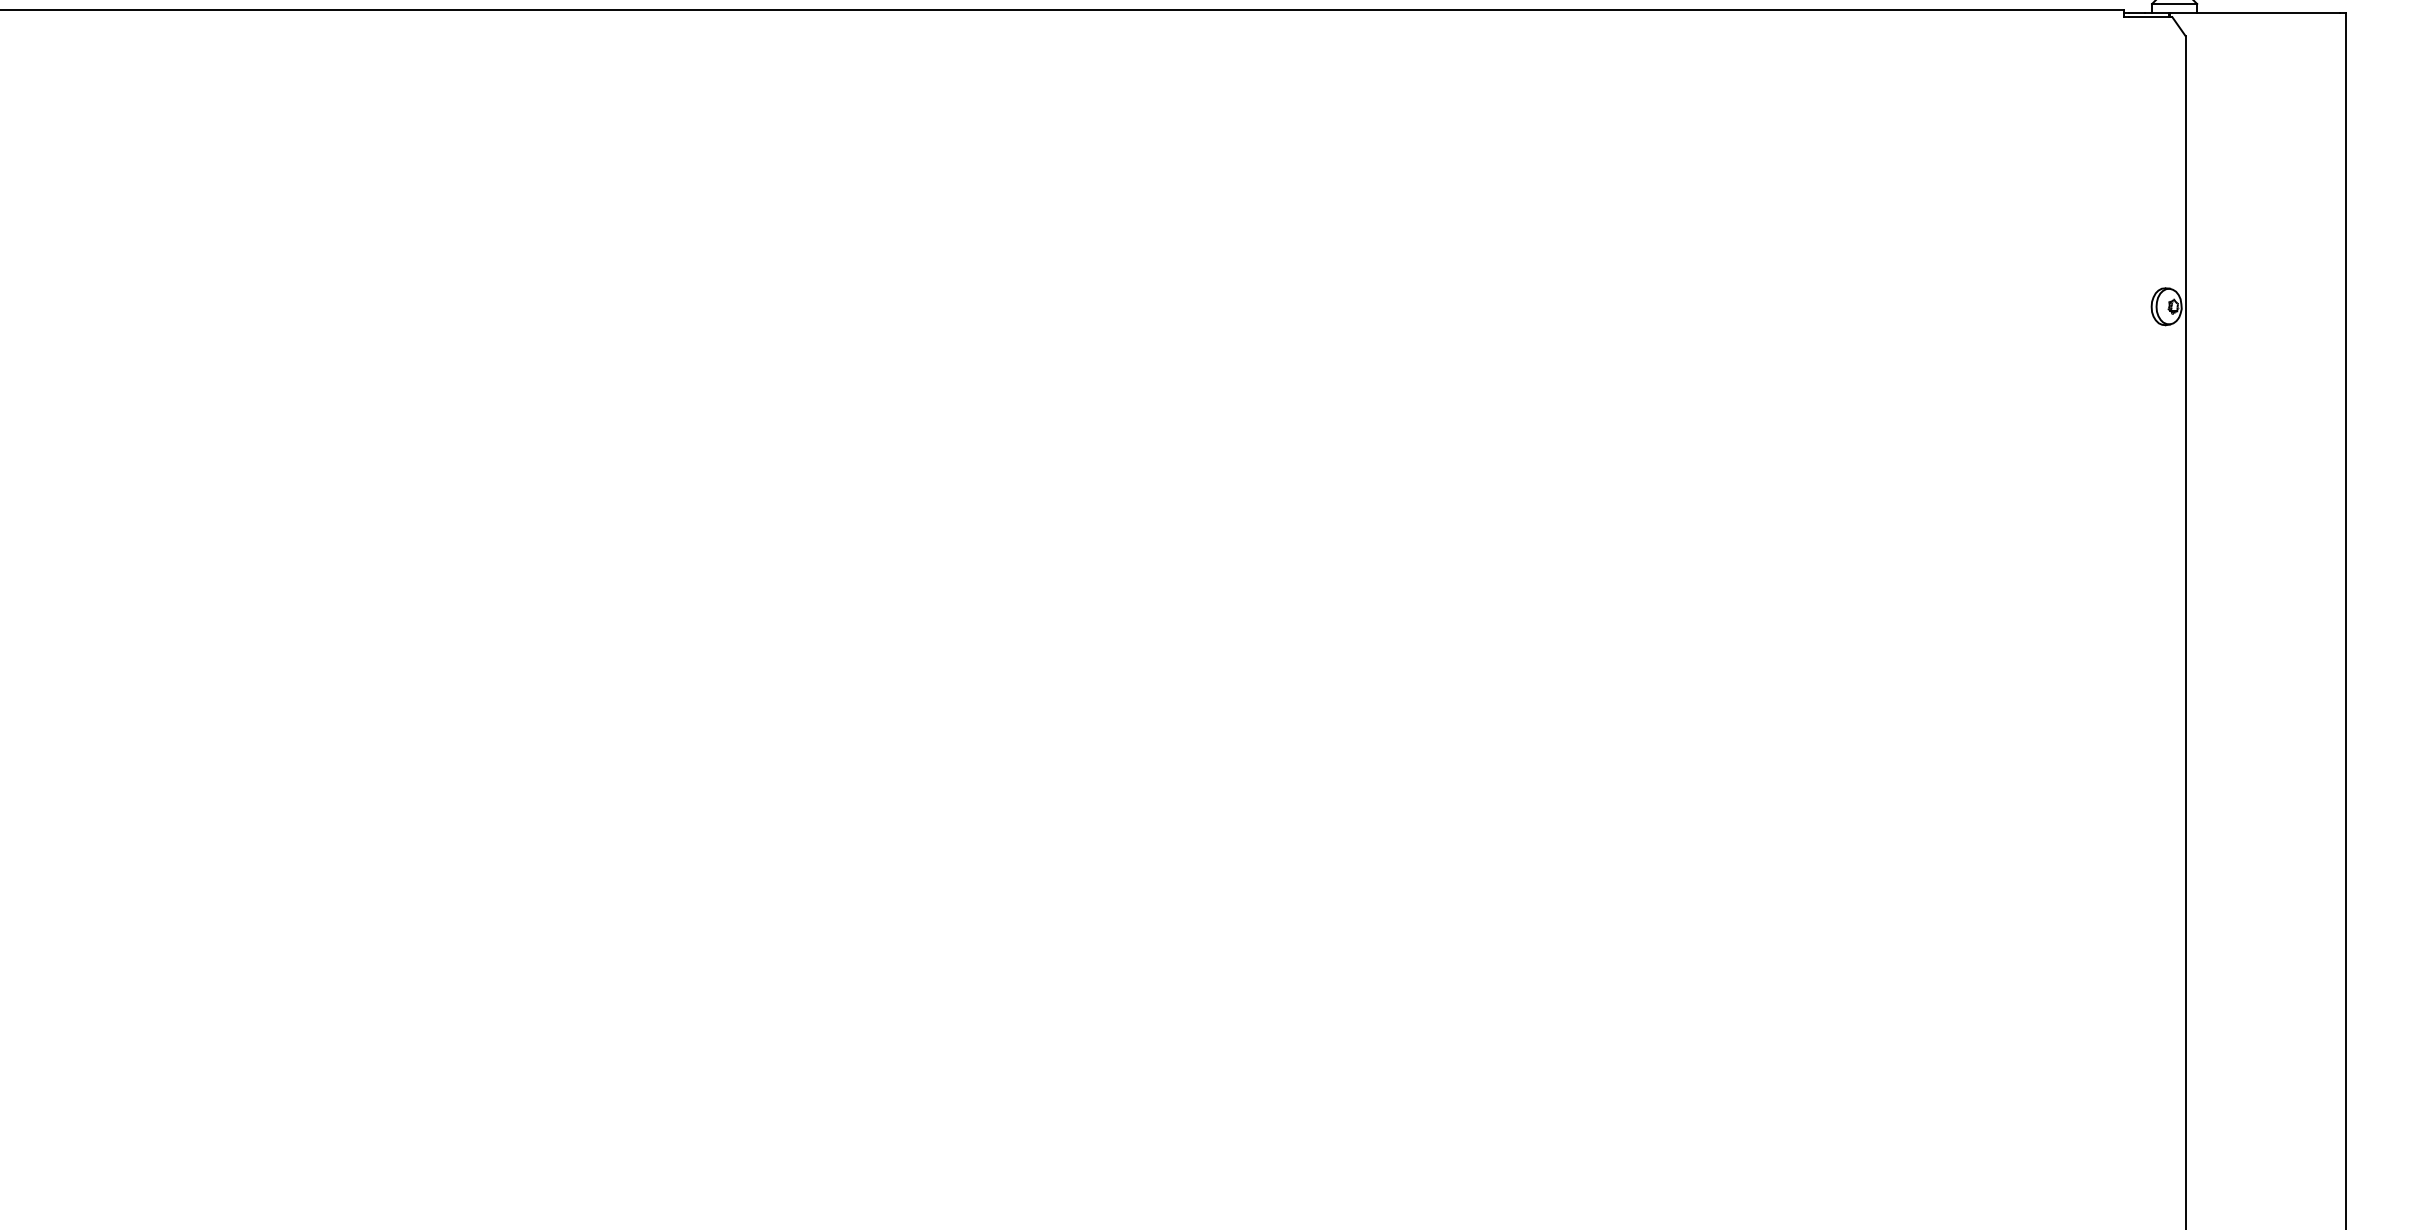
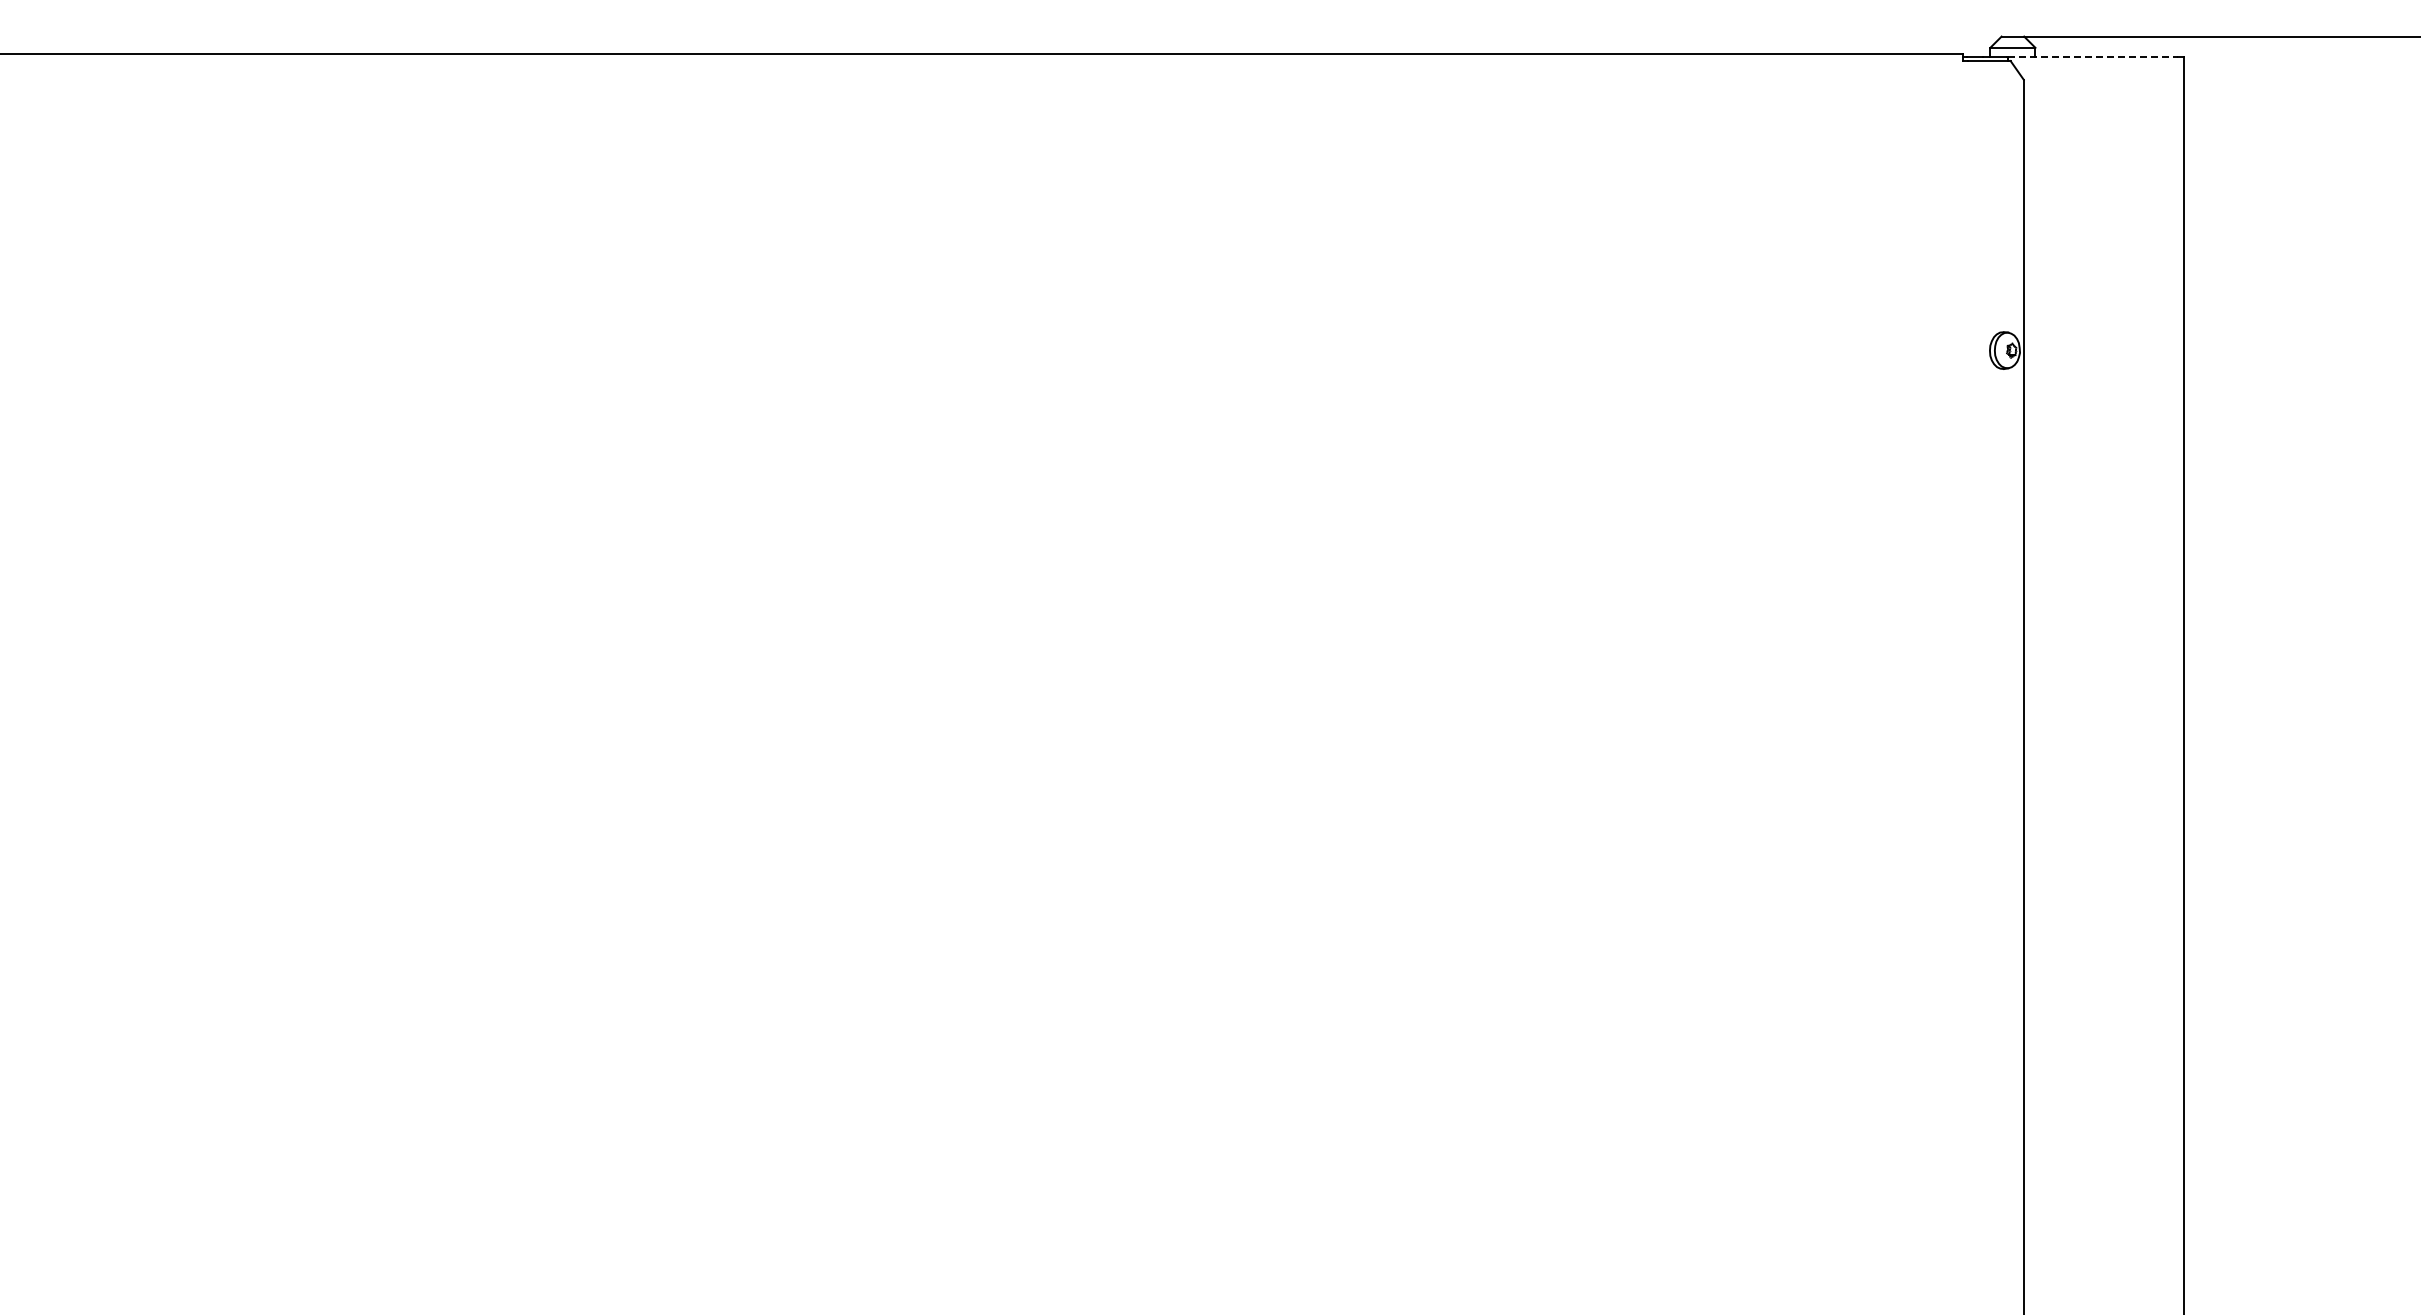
line: (2255, 13) -> (2093, 57), solid -> dashed

